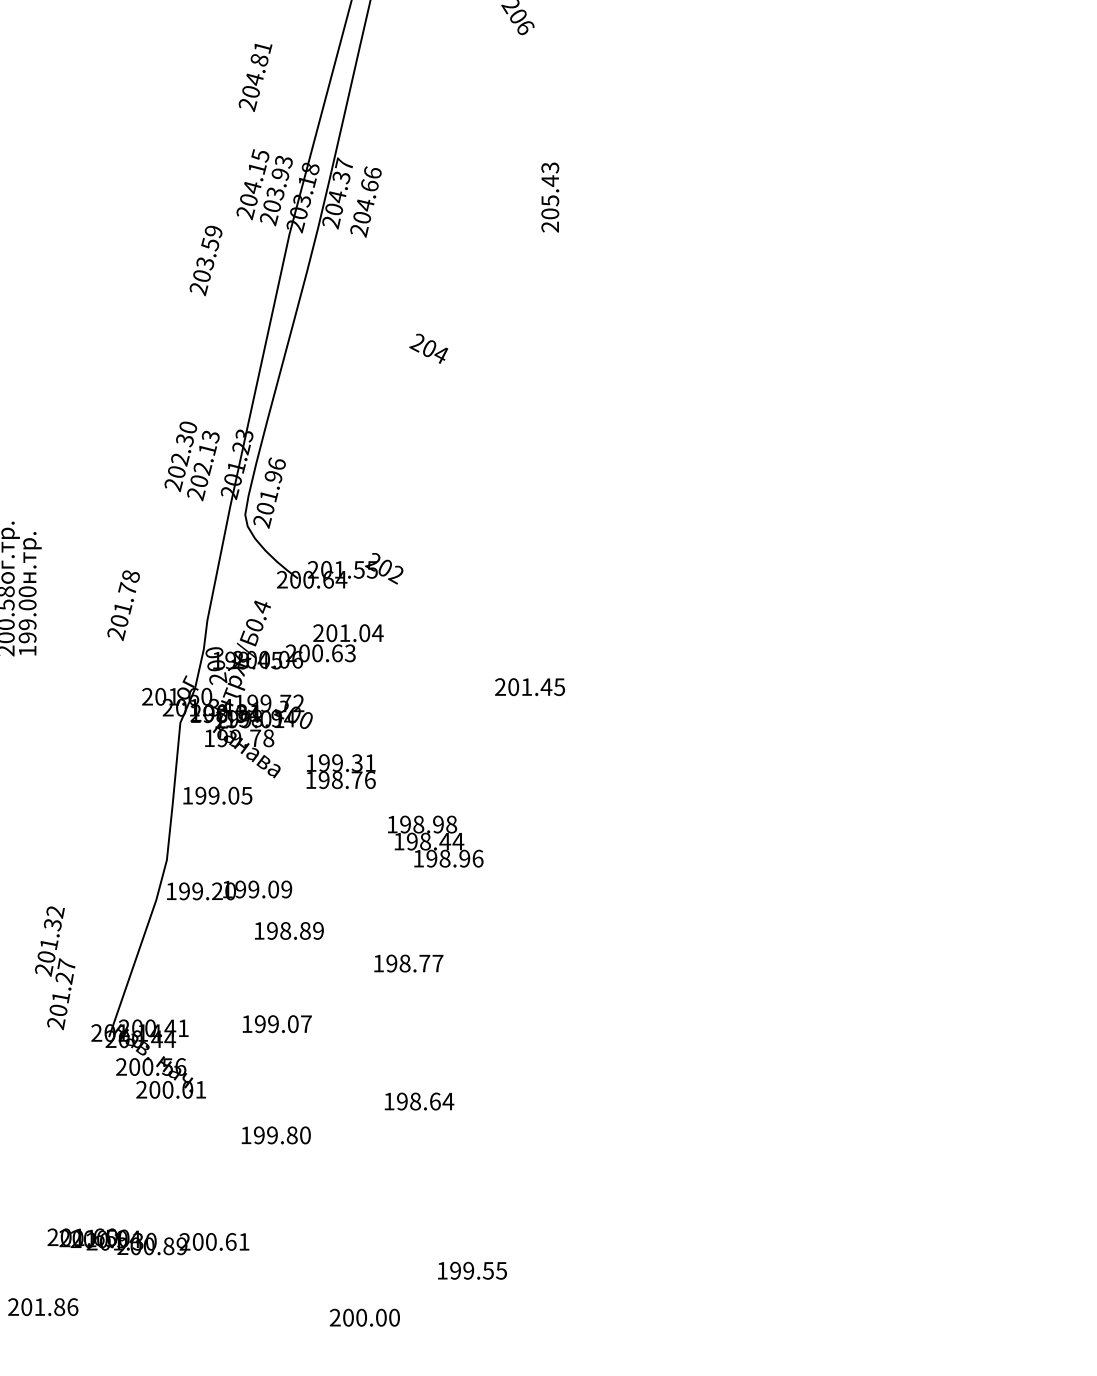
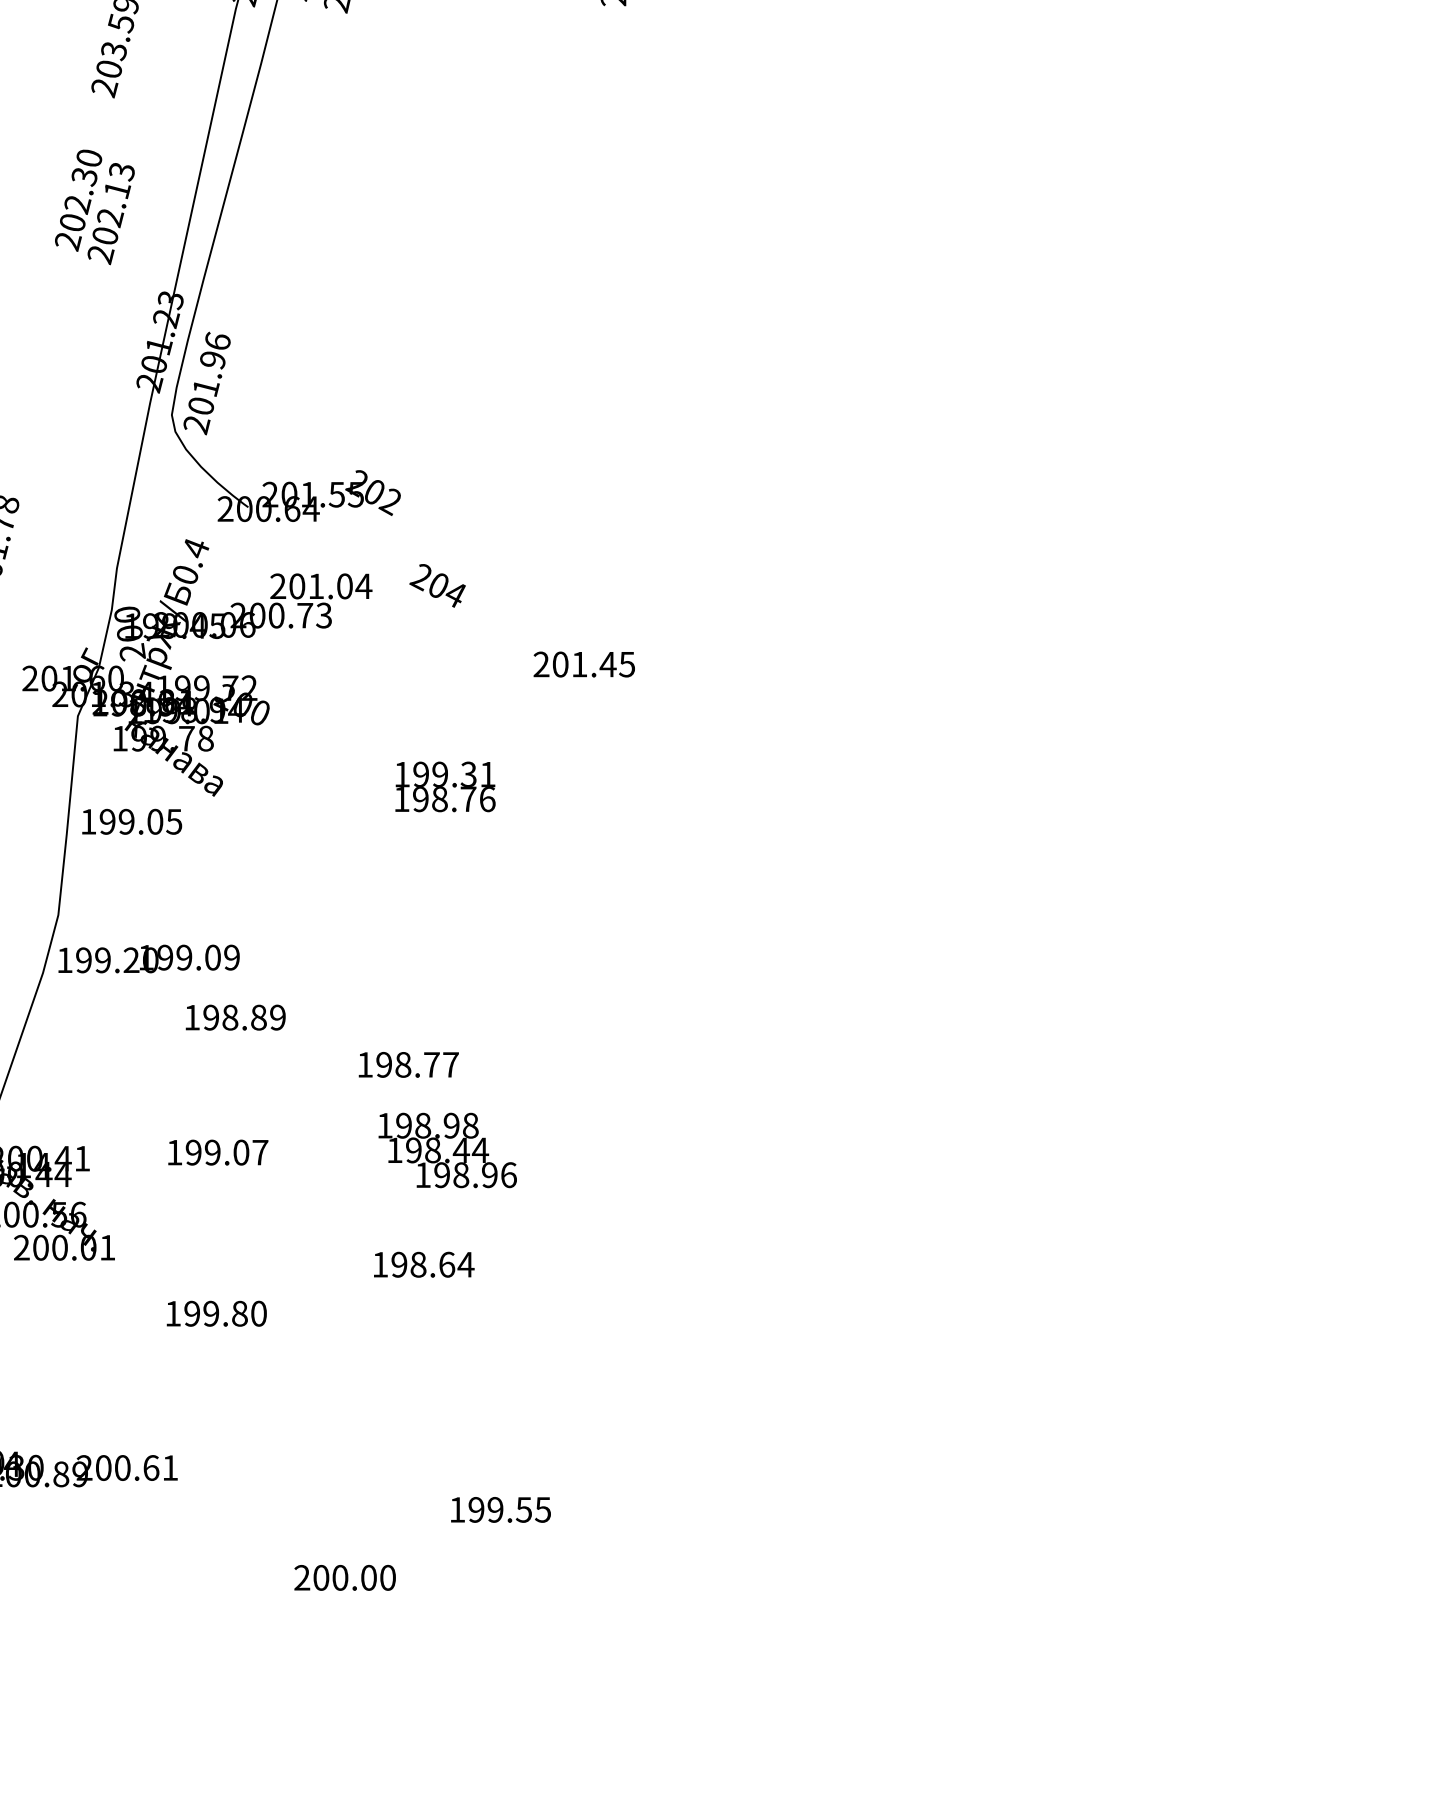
text: (428, 348) -> (437, 585), moved
text: (191, 461) -> (94, 207), moved
text: (337, 653) -> (305, 615), 200.63 -> 200.73
text: (340, 771) -> (444, 786), moved
text: (435, 841) -> (447, 1150), moved

